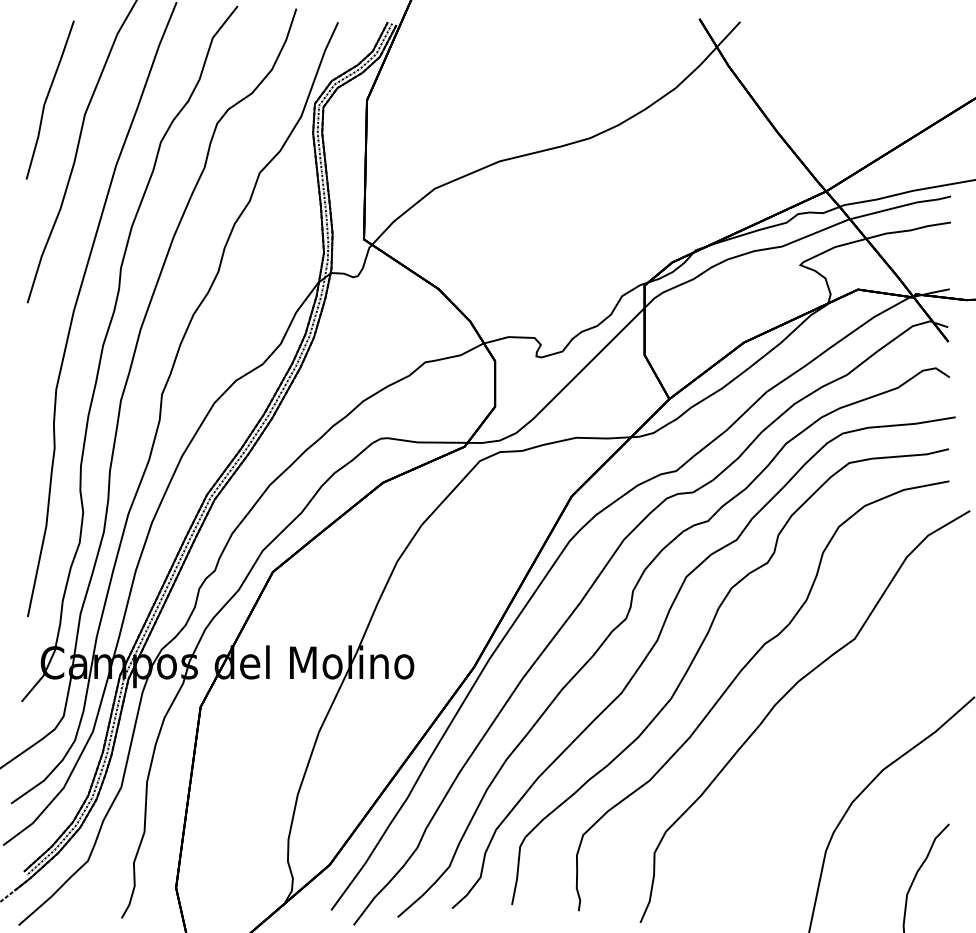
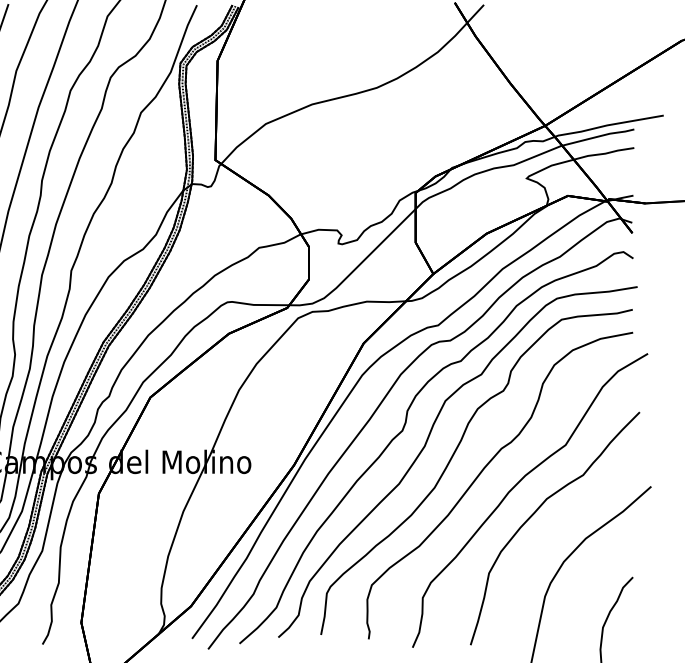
part: (815, 730) -> (537, 510), added

